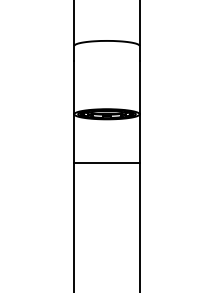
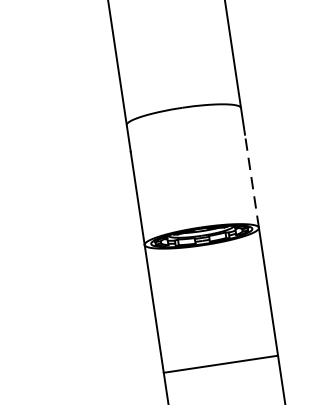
line: (139, 87) -> (251, 180), solid -> dashed
line: (106, 163) -> (220, 364), moved

